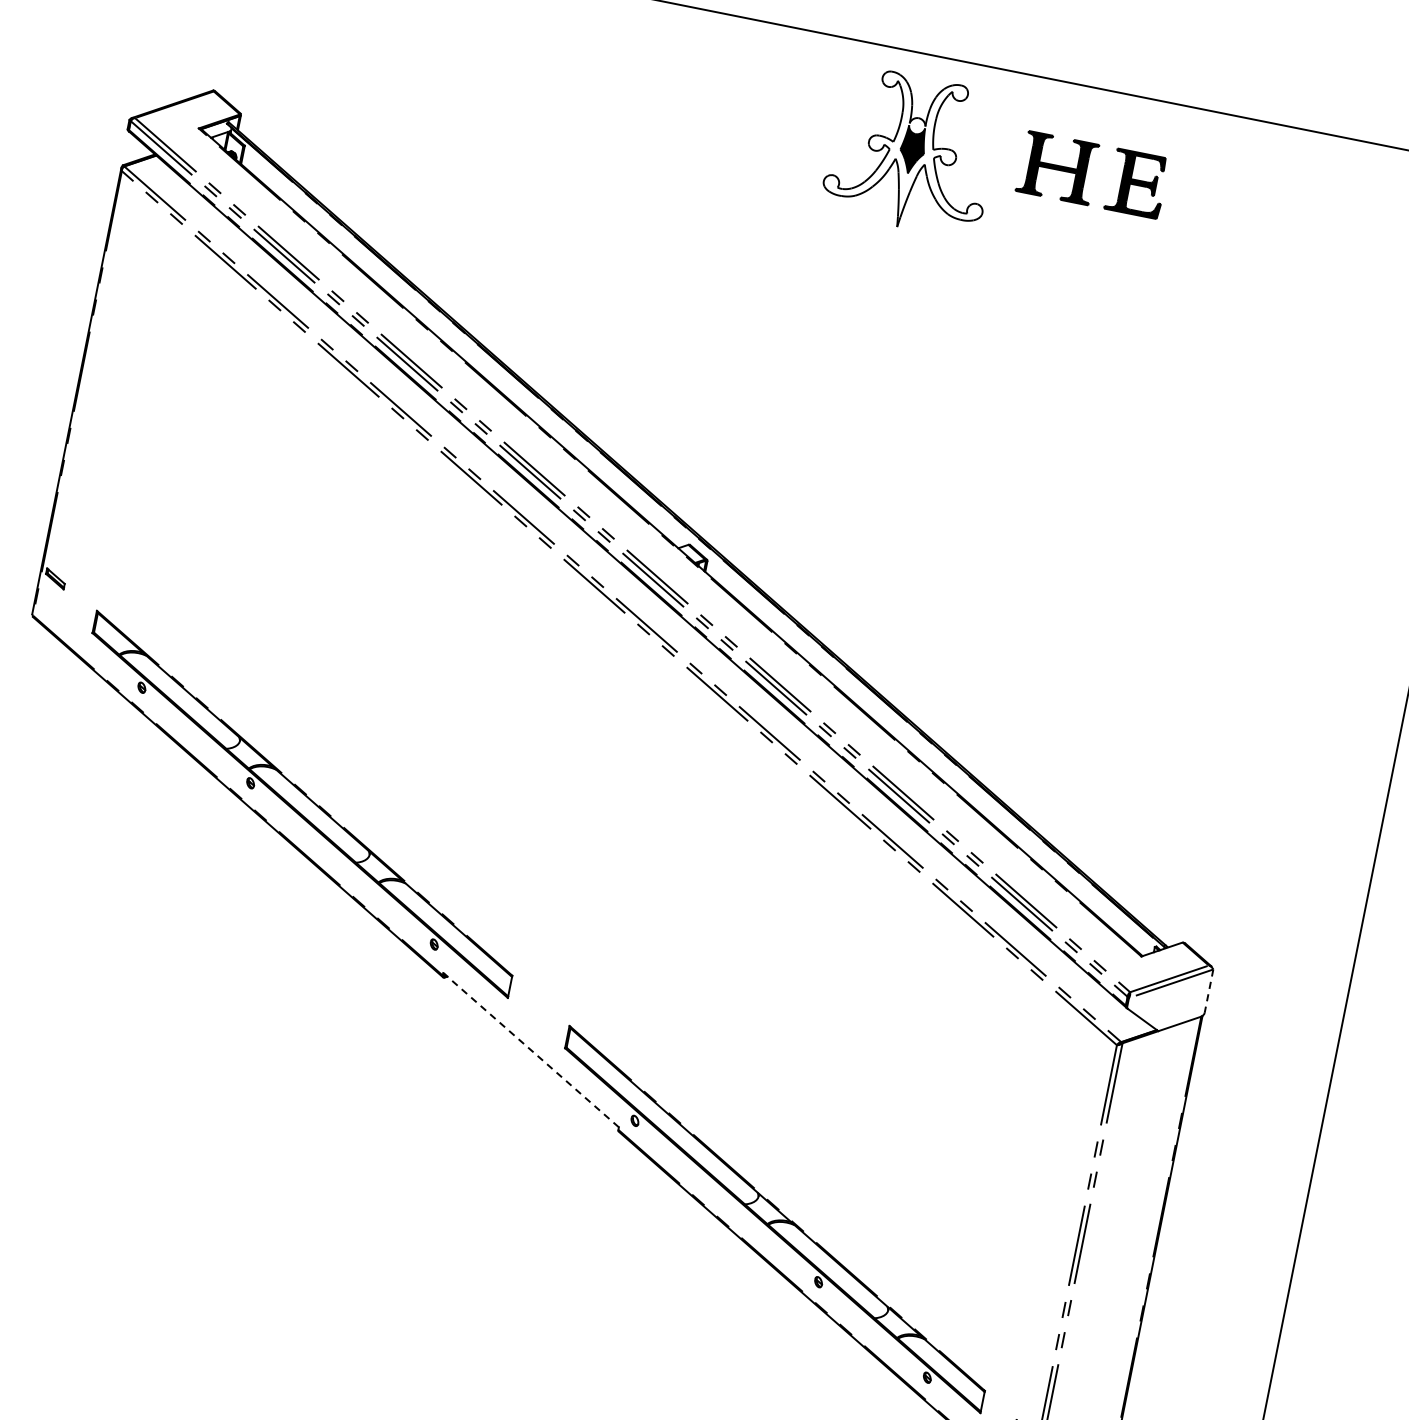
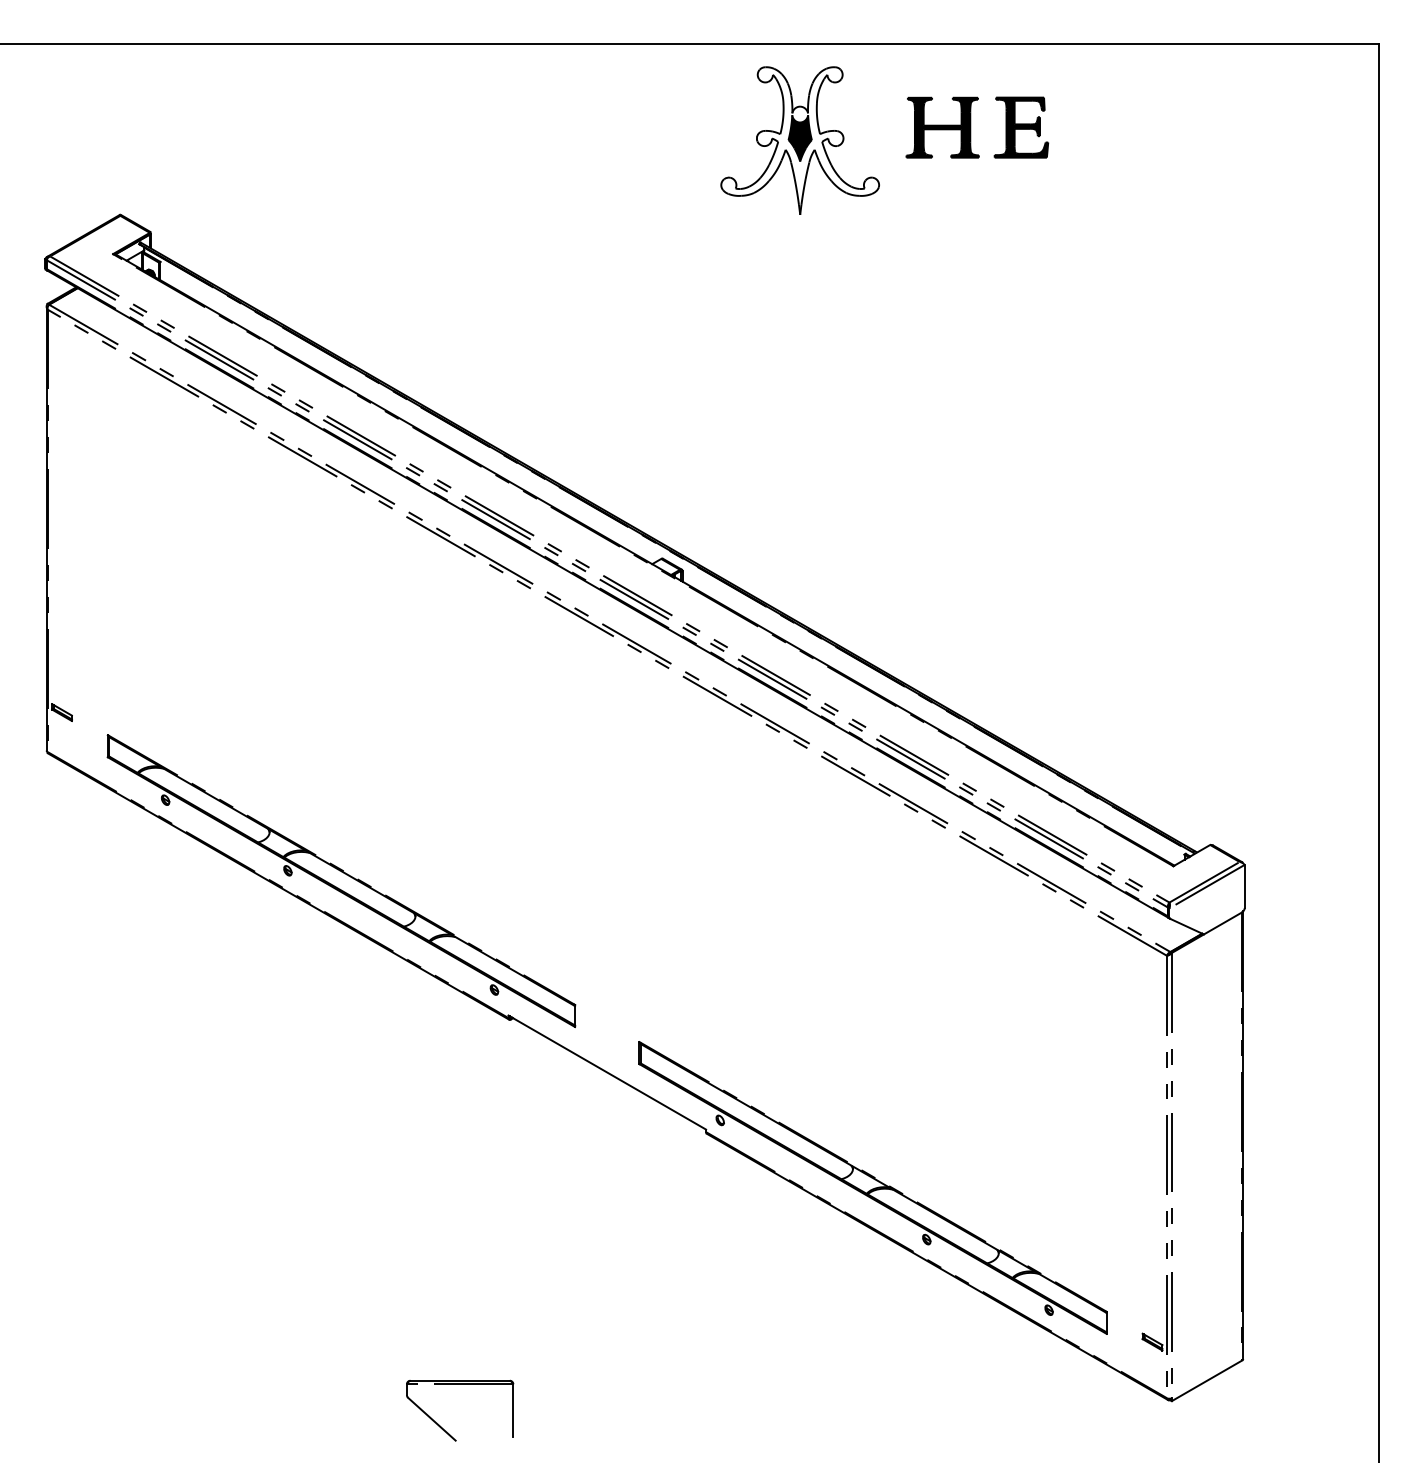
line: (1208, 991) -> (1244, 886), dashed -> solid
line: (530, 1049) -> (606, 1072), dashed -> solid
part: (294, 1373) -> (442, 1427), added

